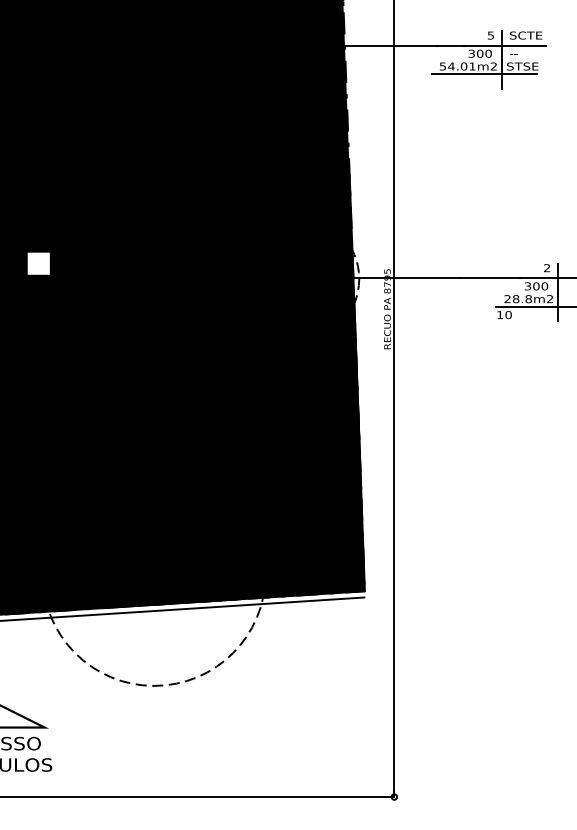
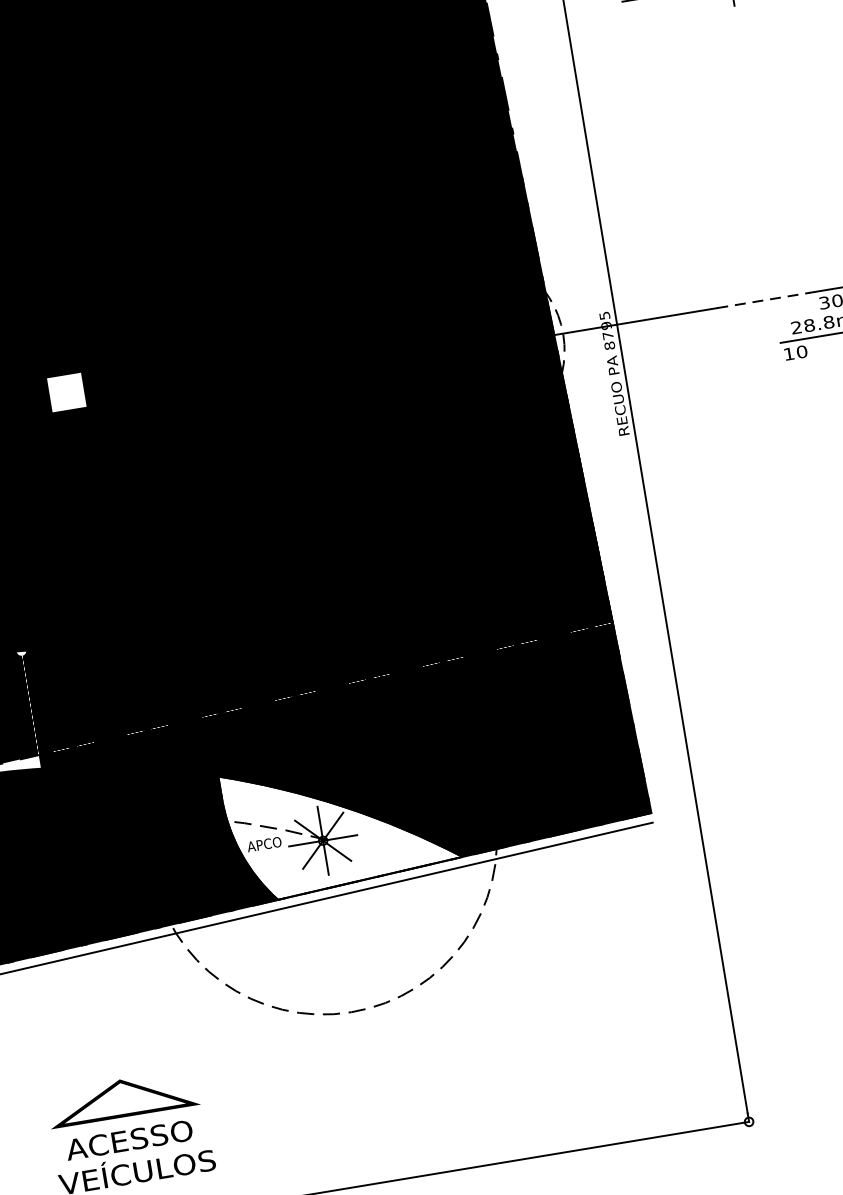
line: (490, 278) -> (764, 300), solid -> dashed
fill: (167, 564) -> (341, 822), removed

